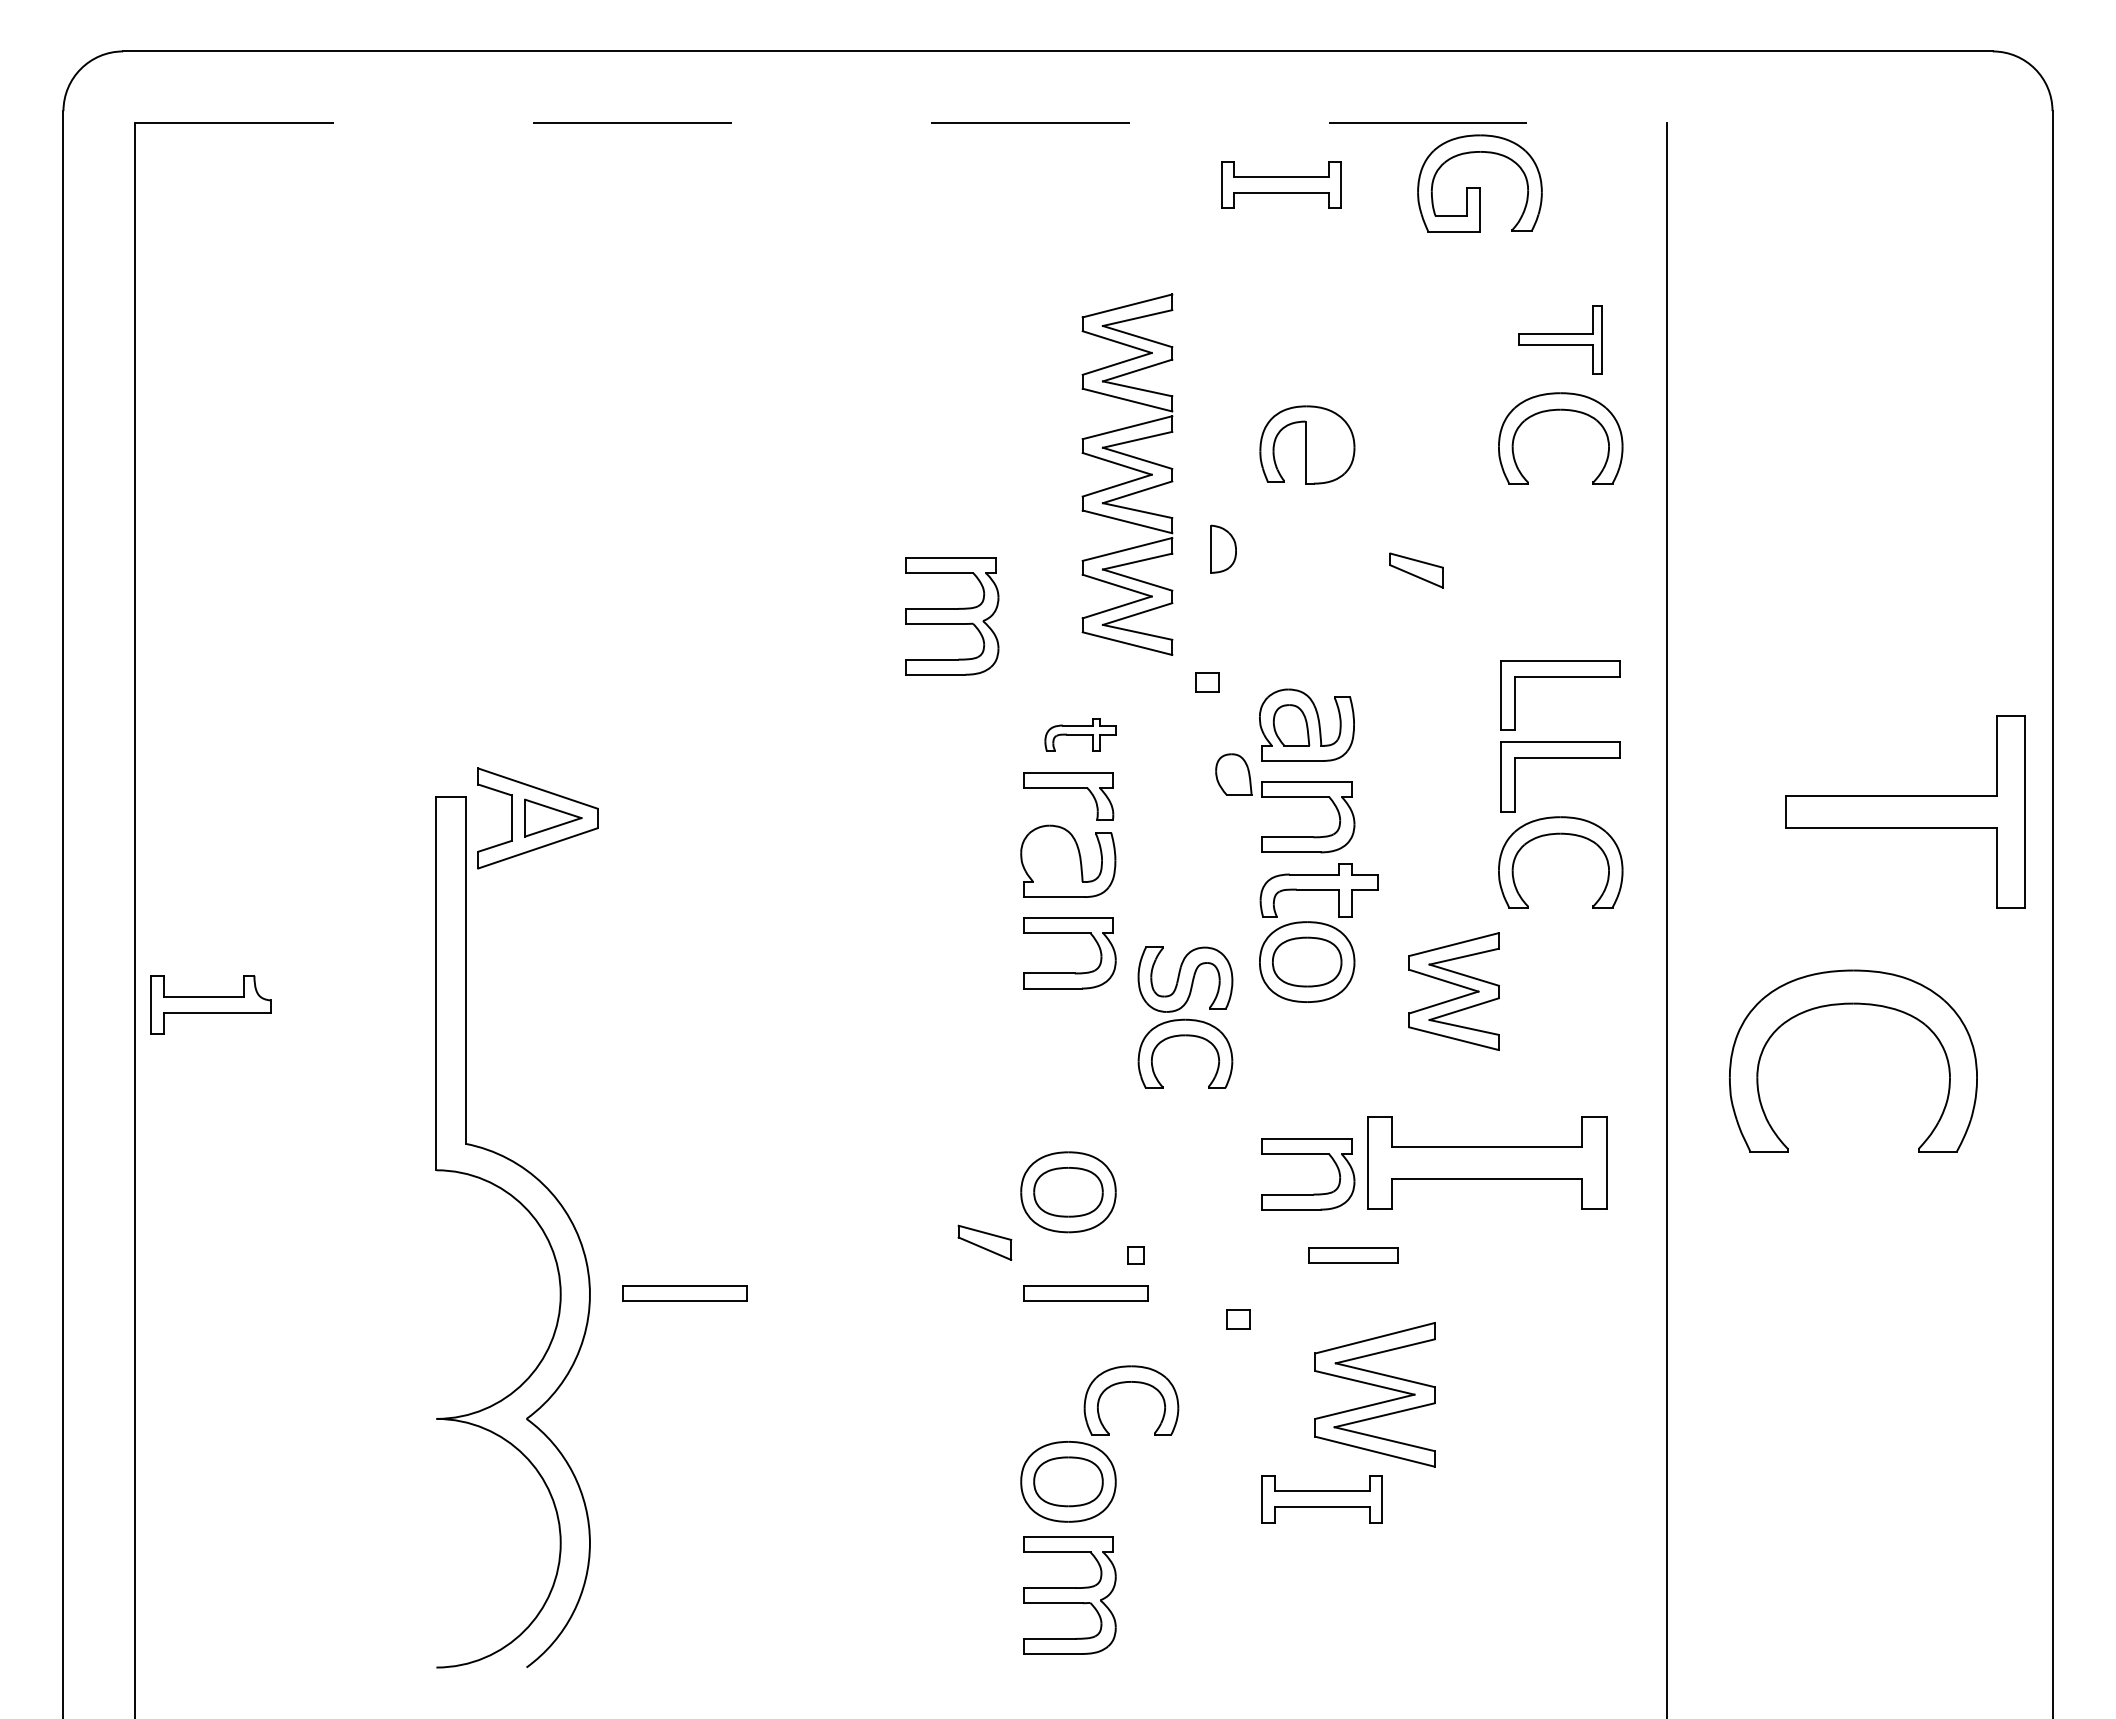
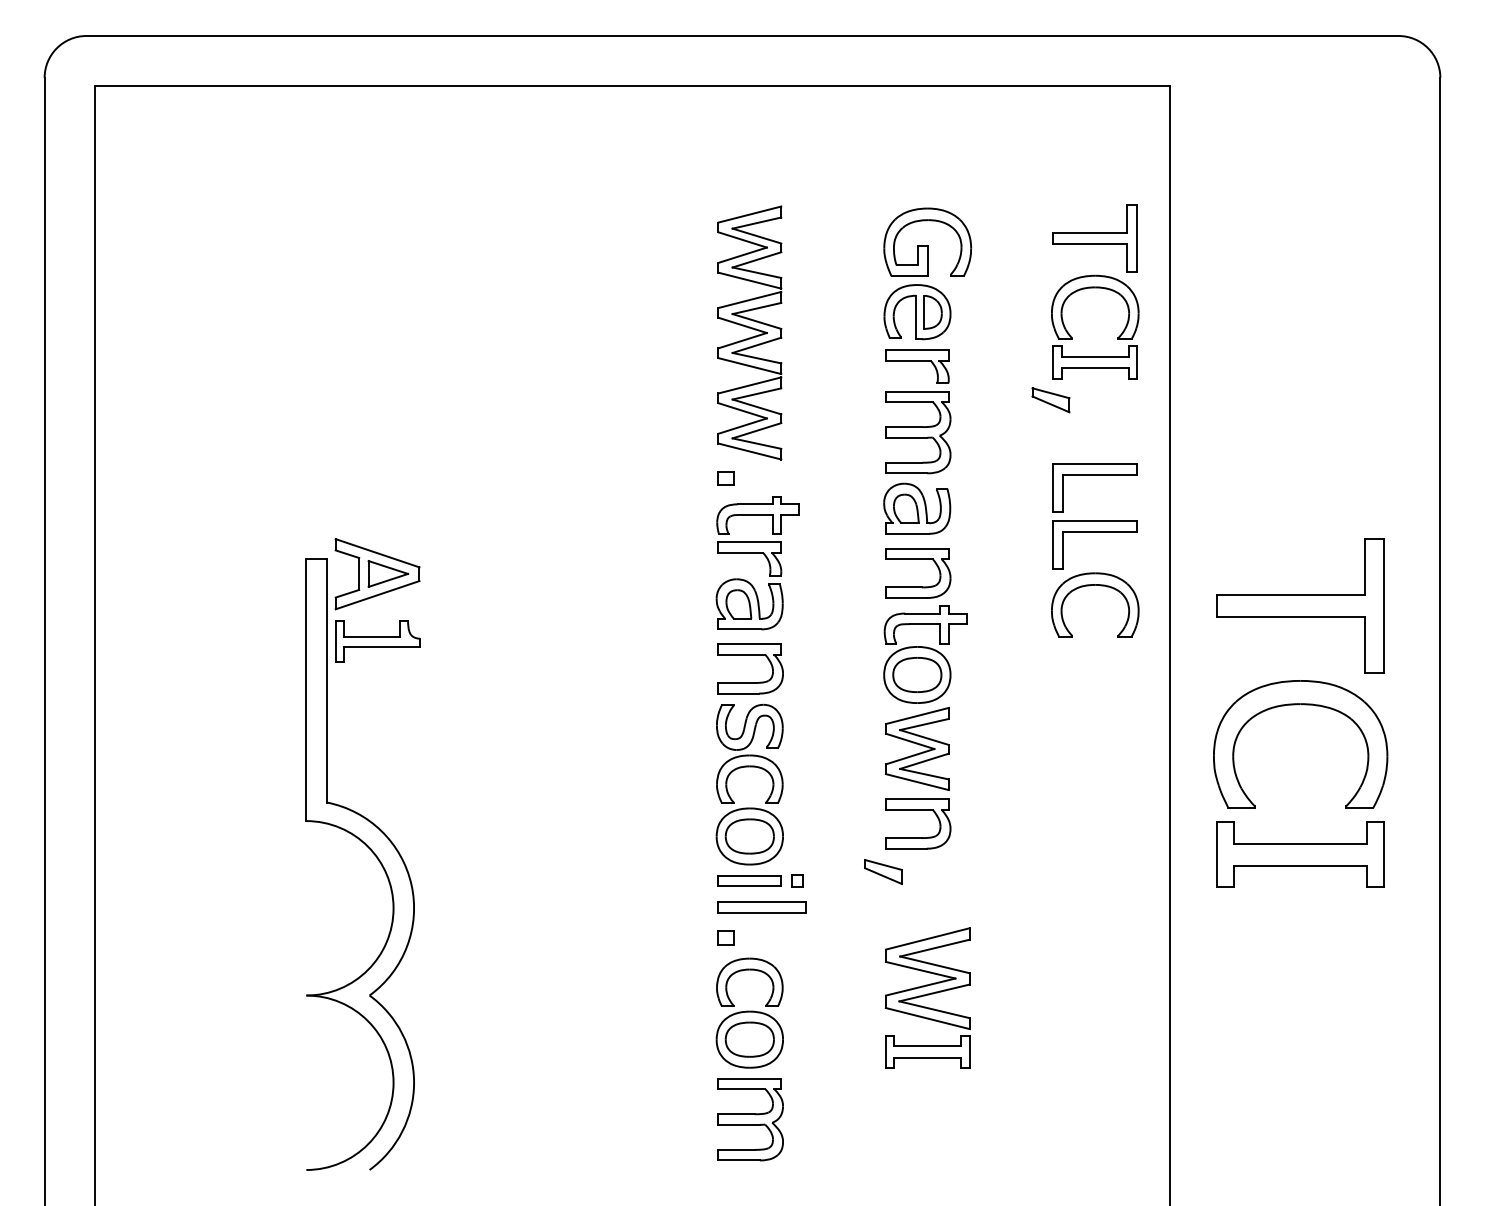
line: (900, 123) -> (631, 86), dashed -> solid
part: (1479, 183) -> (927, 242), moved
part: (1281, 184) -> (1095, 362), moved
part: (1560, 339) -> (1095, 238), size x1.43
part: (1128, 468) -> (750, 328), moved
part: (1306, 514) -> (916, 360), added
part: (1223, 548) -> (933, 311), moved
part: (1416, 570) -> (1050, 400), moved
part: (952, 616) -> (918, 432), moved
part: (1207, 682) -> (726, 478), moved
part: (1080, 735) -> (758, 515), size x1.67
part: (1233, 774) -> (738, 604), moved
part: (1905, 811) -> (1300, 605), moved
part: (1455, 985) -> (918, 744), moved
part: (210, 1004) -> (377, 641), moved
part: (1185, 1017) -> (749, 753), moved
part: (1487, 1162) -> (1300, 854), moved
part: (984, 1242) -> (883, 871), moved
part: (1353, 1255) -> (749, 880), moved
part: (684, 1293) -> (480, 907), removed
part: (1238, 1319) -> (726, 937), moved
part: (1131, 1382) -> (749, 969), moved
part: (1374, 1386) -> (927, 972), moved

